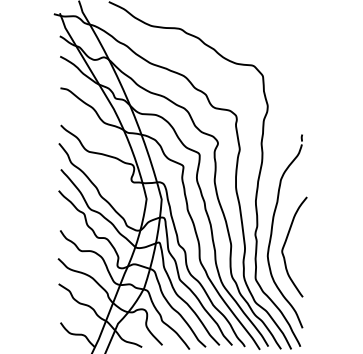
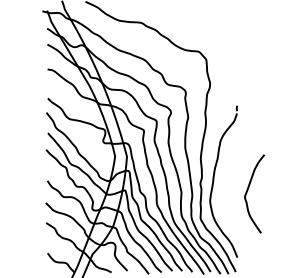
curve: (286, 242) -> (248, 190), moved

